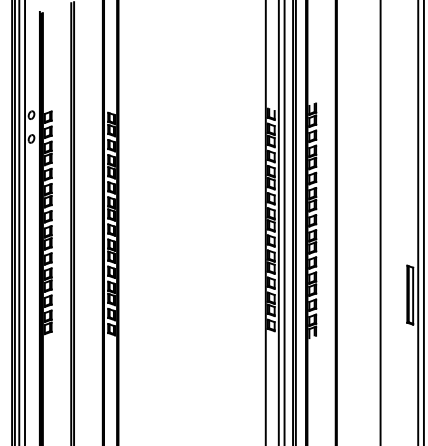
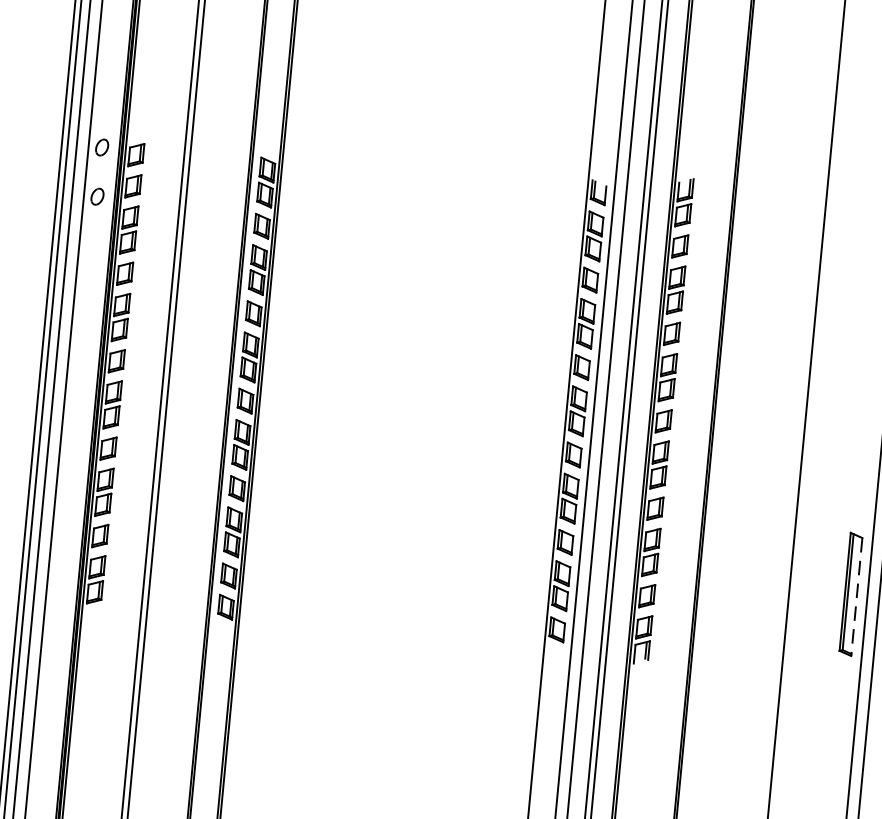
line: (413, 296) -> (857, 597), solid -> dashed

